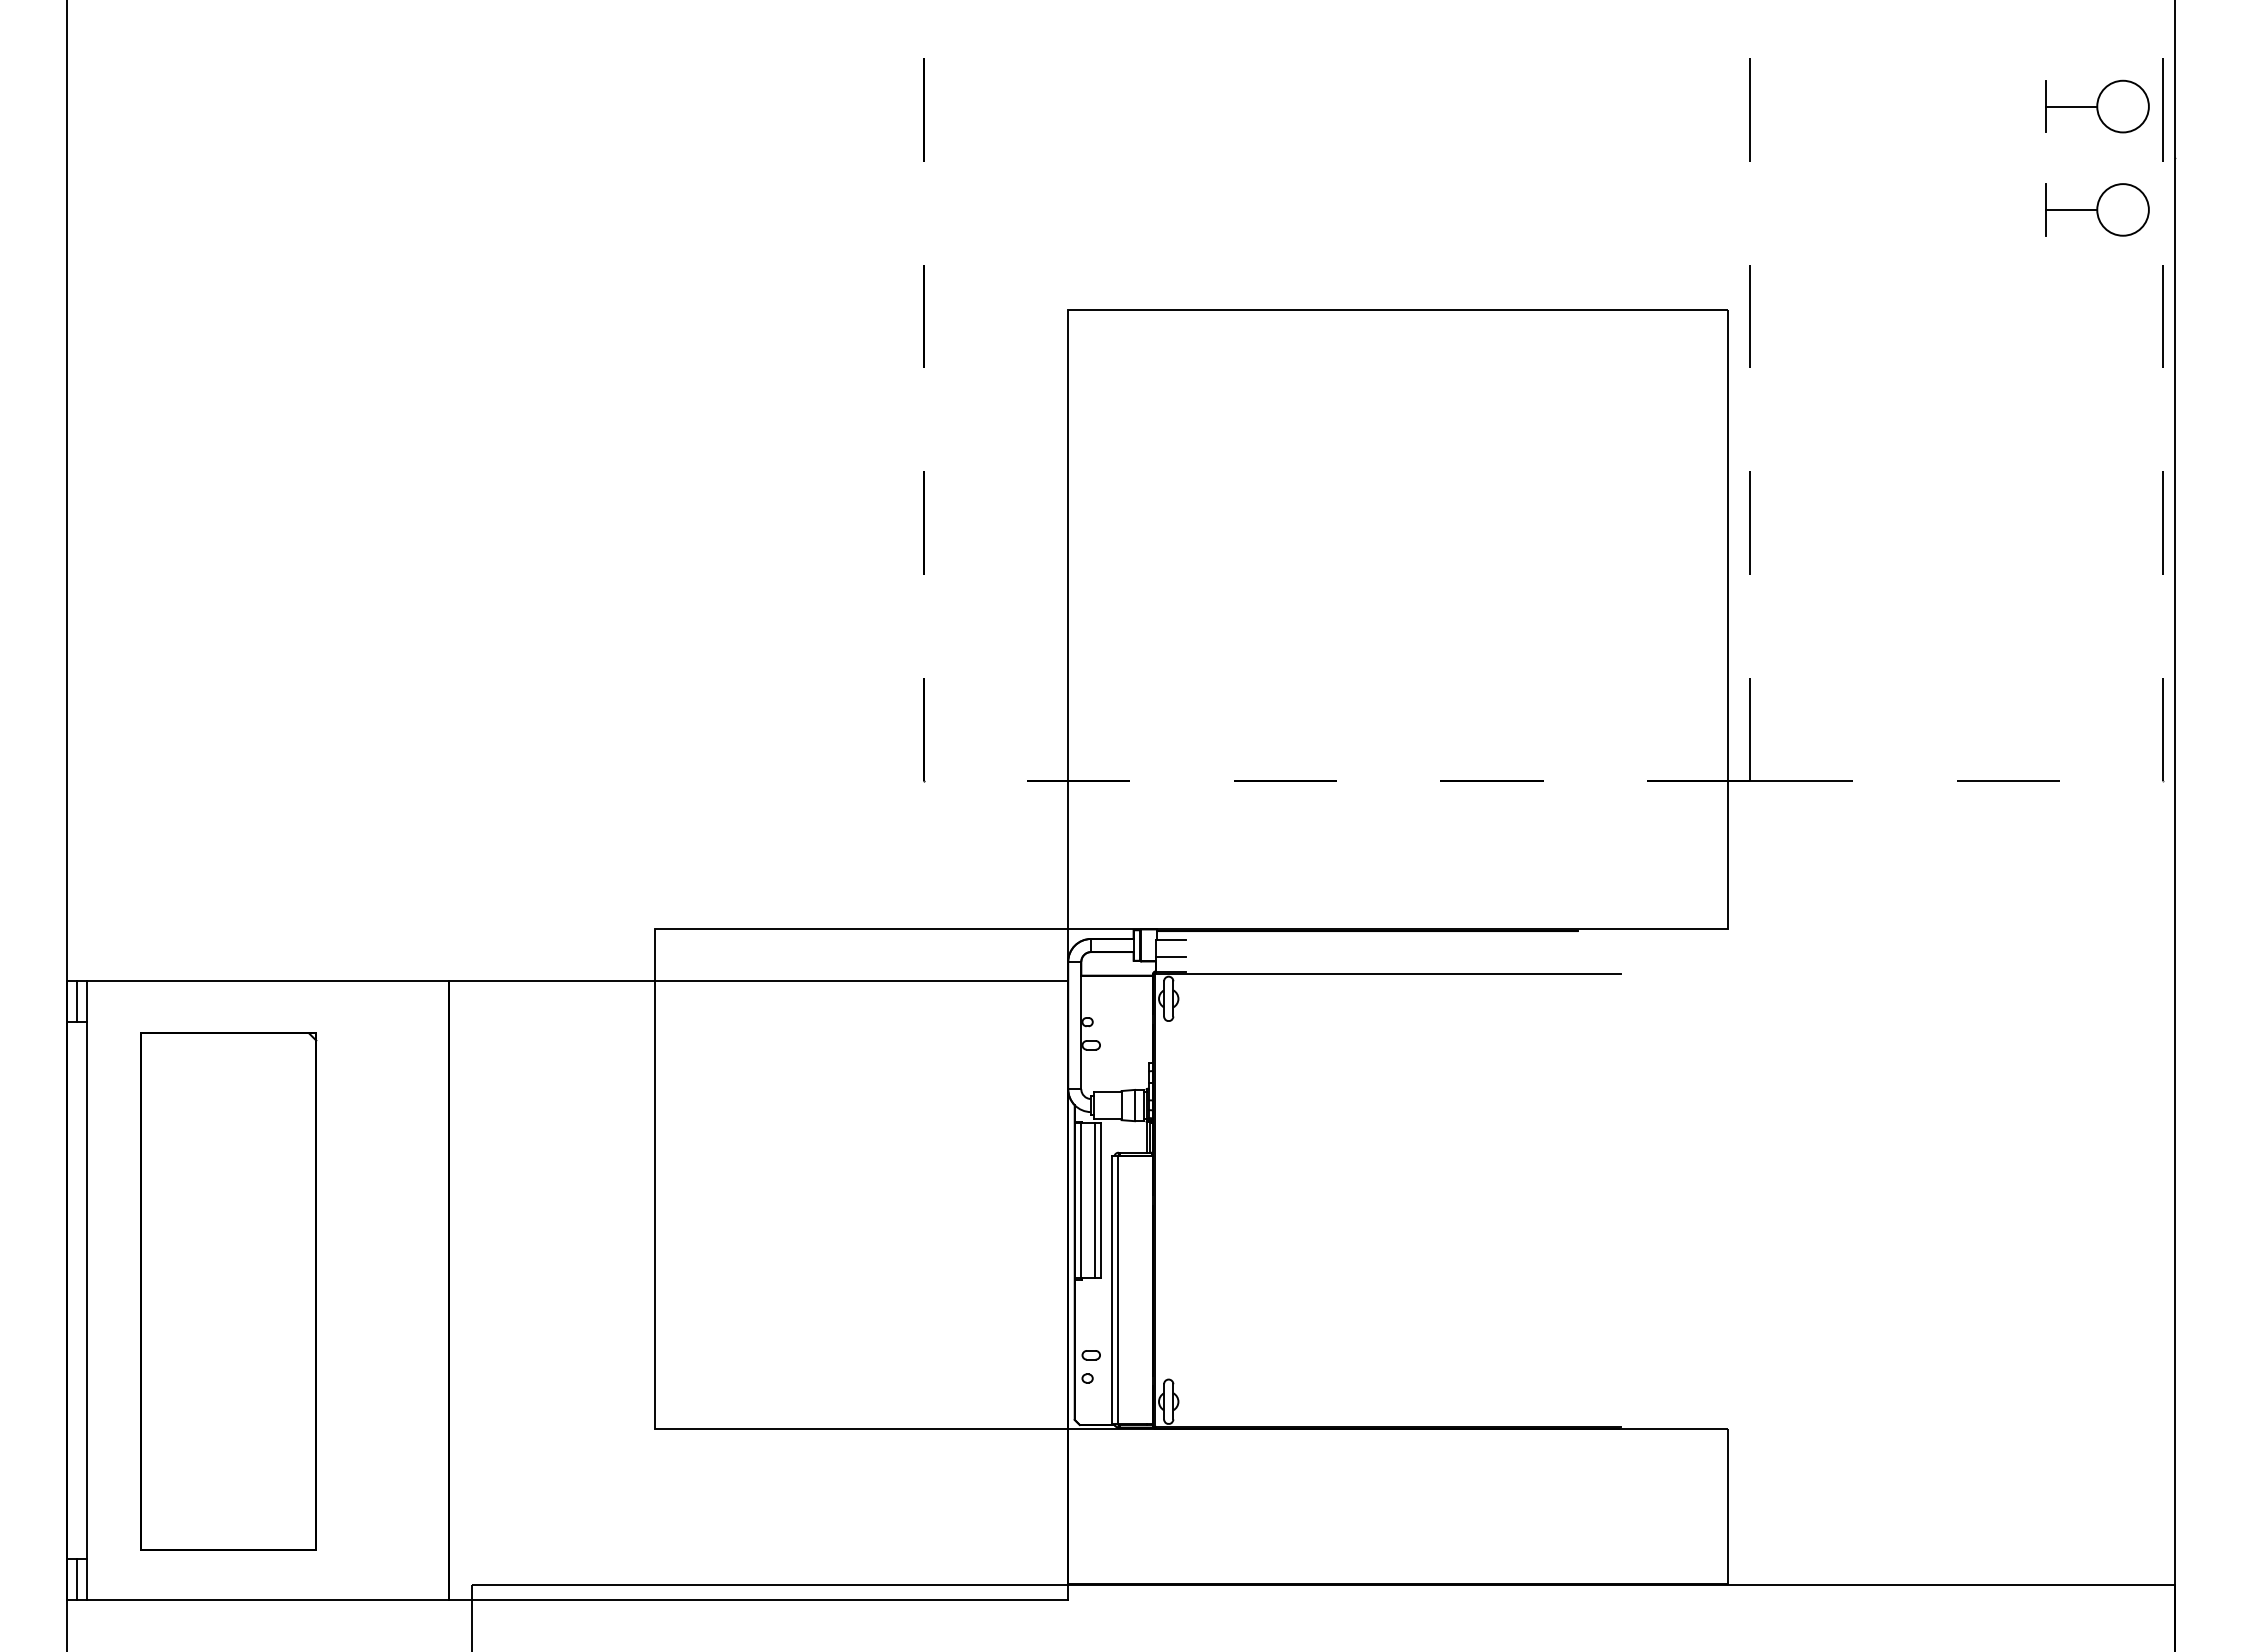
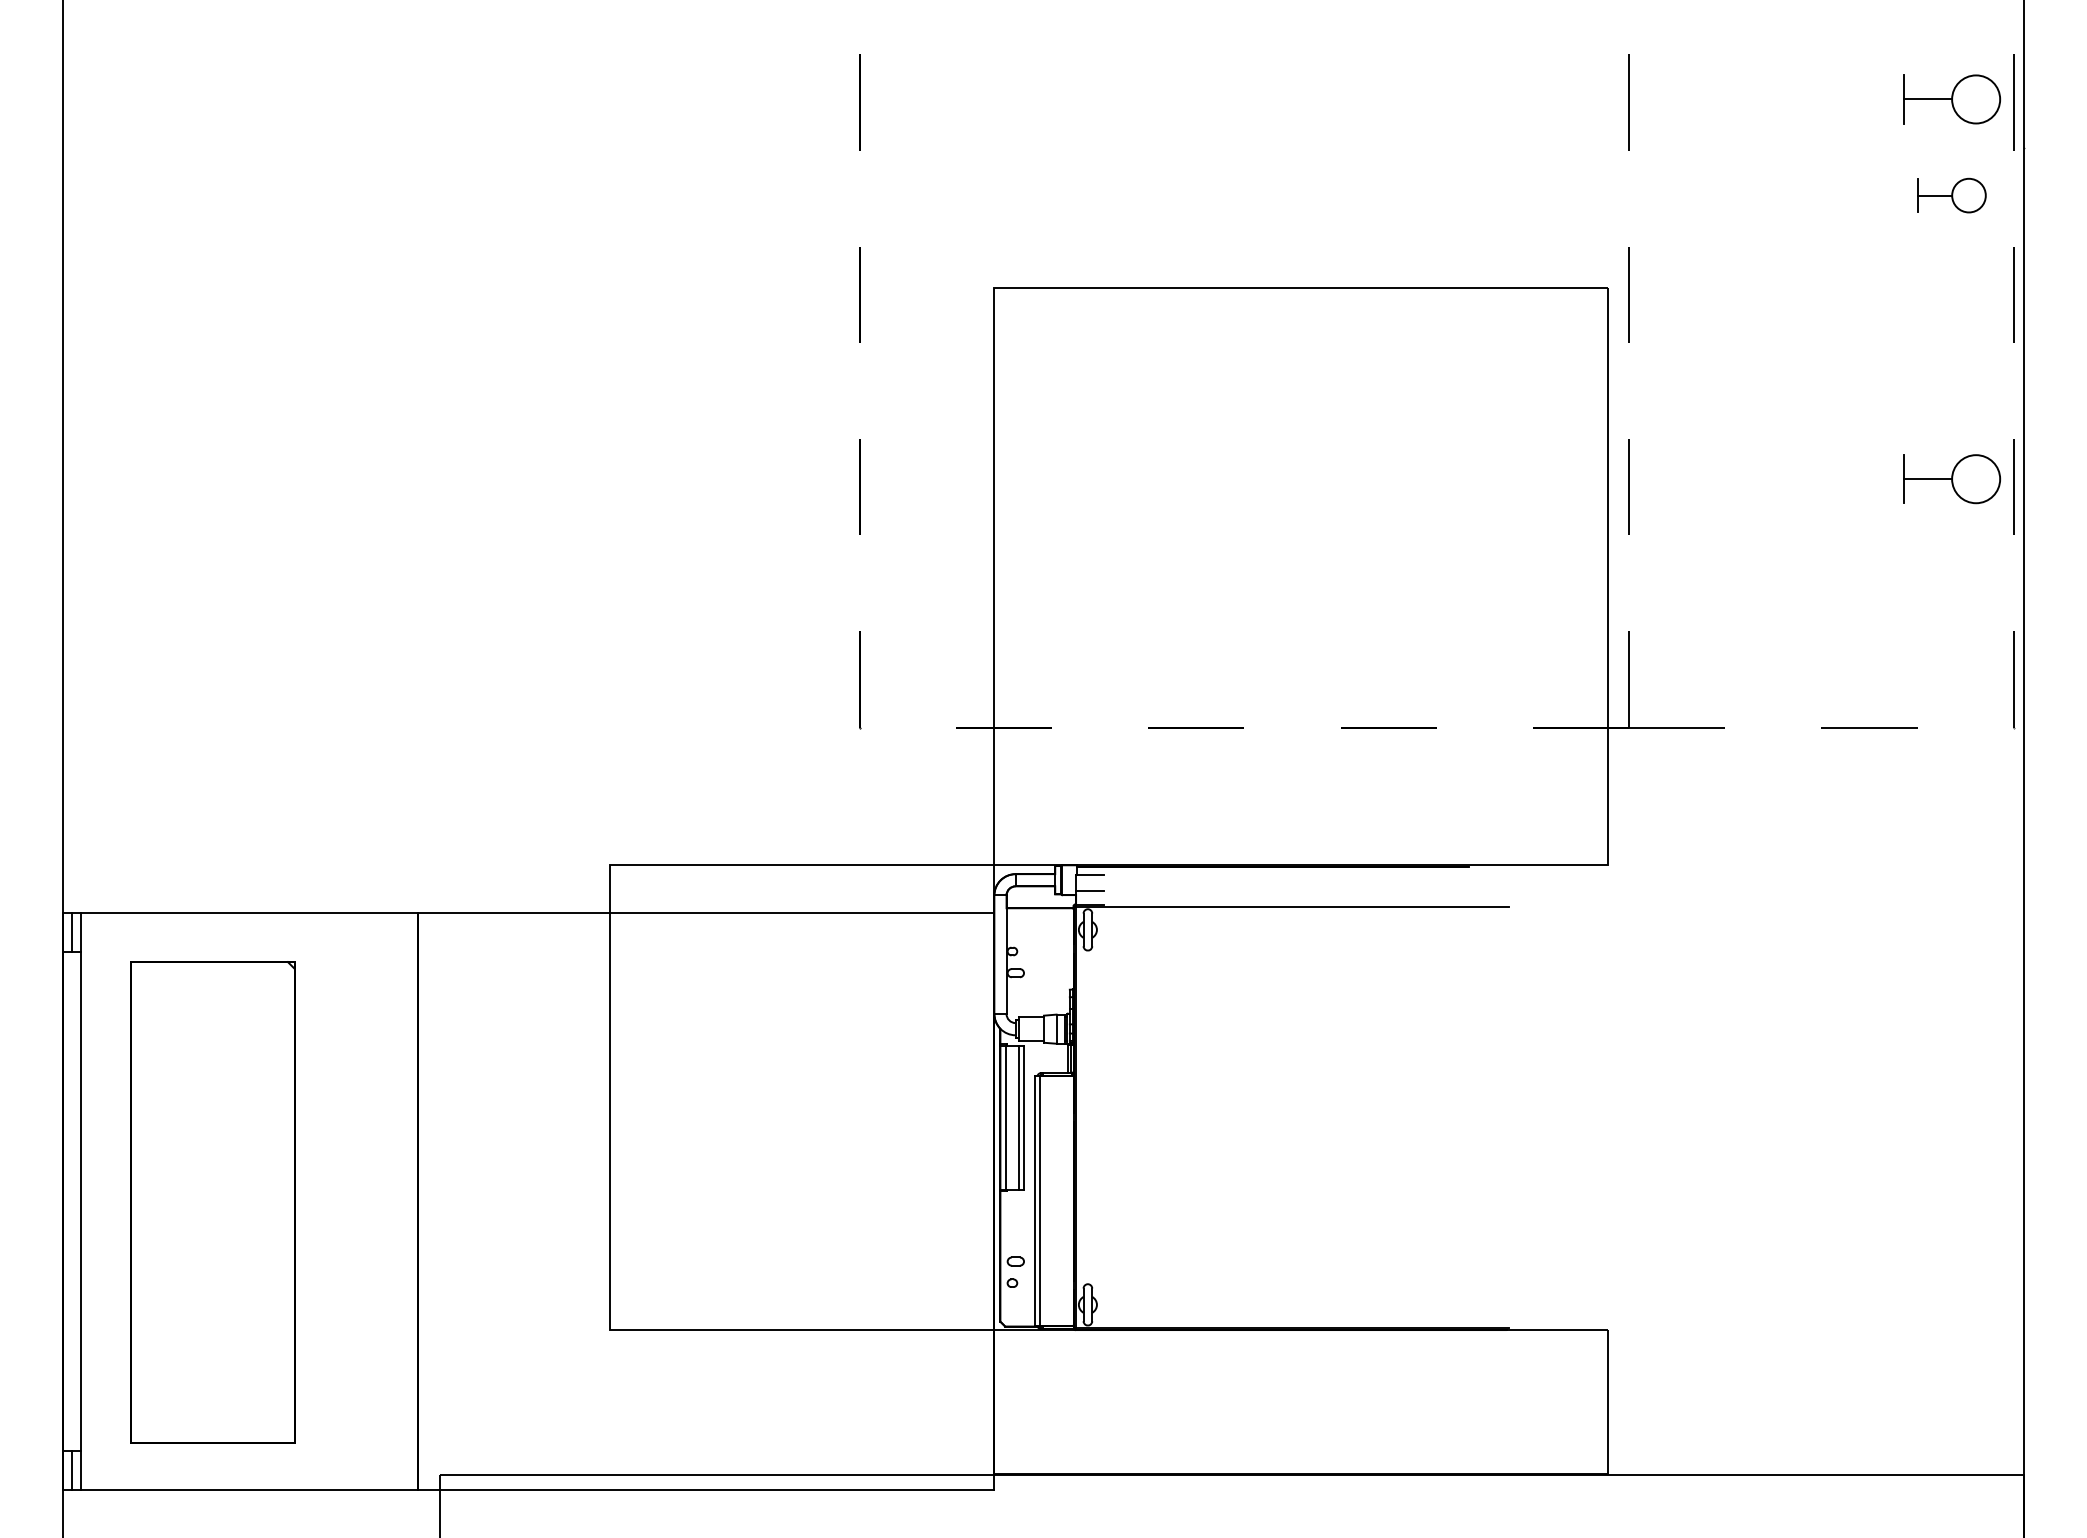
part: (2097, 209) -> (1952, 195), size x0.7
part: (2097, 514) -> (1952, 479), added

